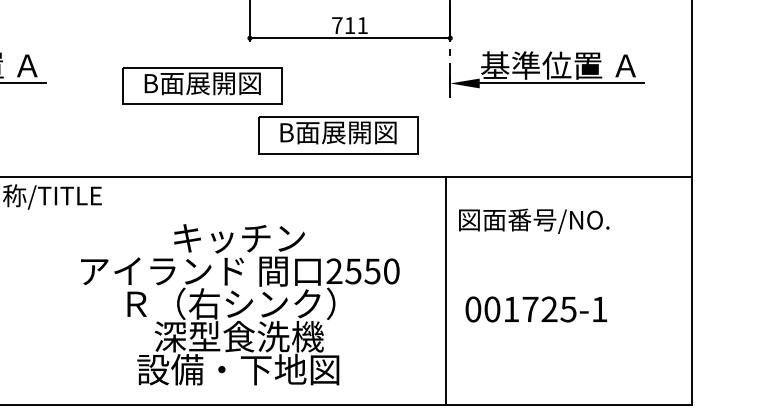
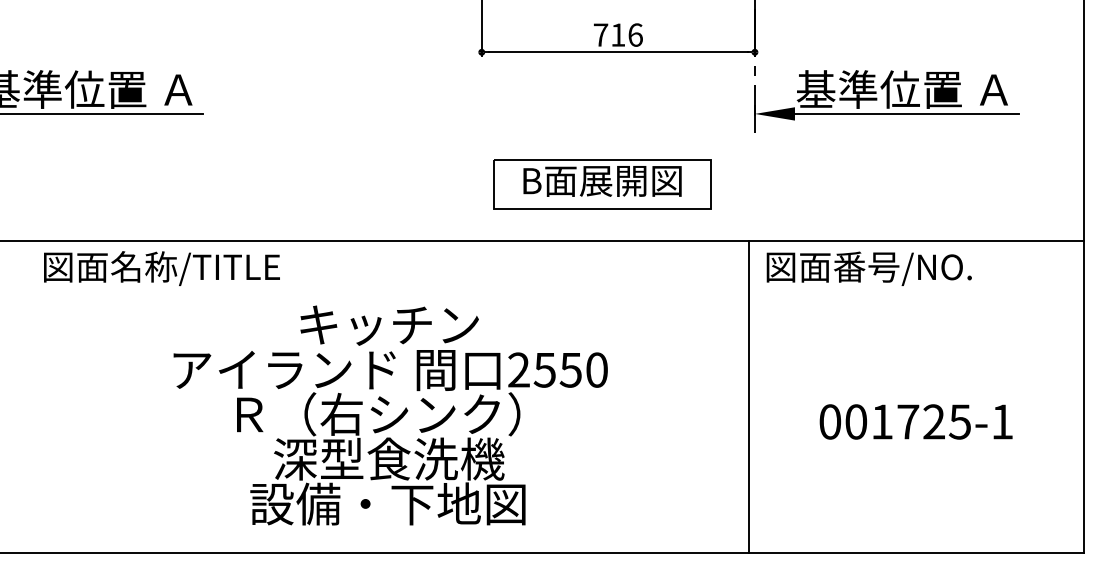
text: (362, 25) -> (635, 34), 711 -> 716
part: (202, 86) -> (417, 117), removed
text: (533, 221) -> (868, 268), moved
text: (240, 304) -> (390, 415), moved
text: (535, 309) -> (915, 421), moved

